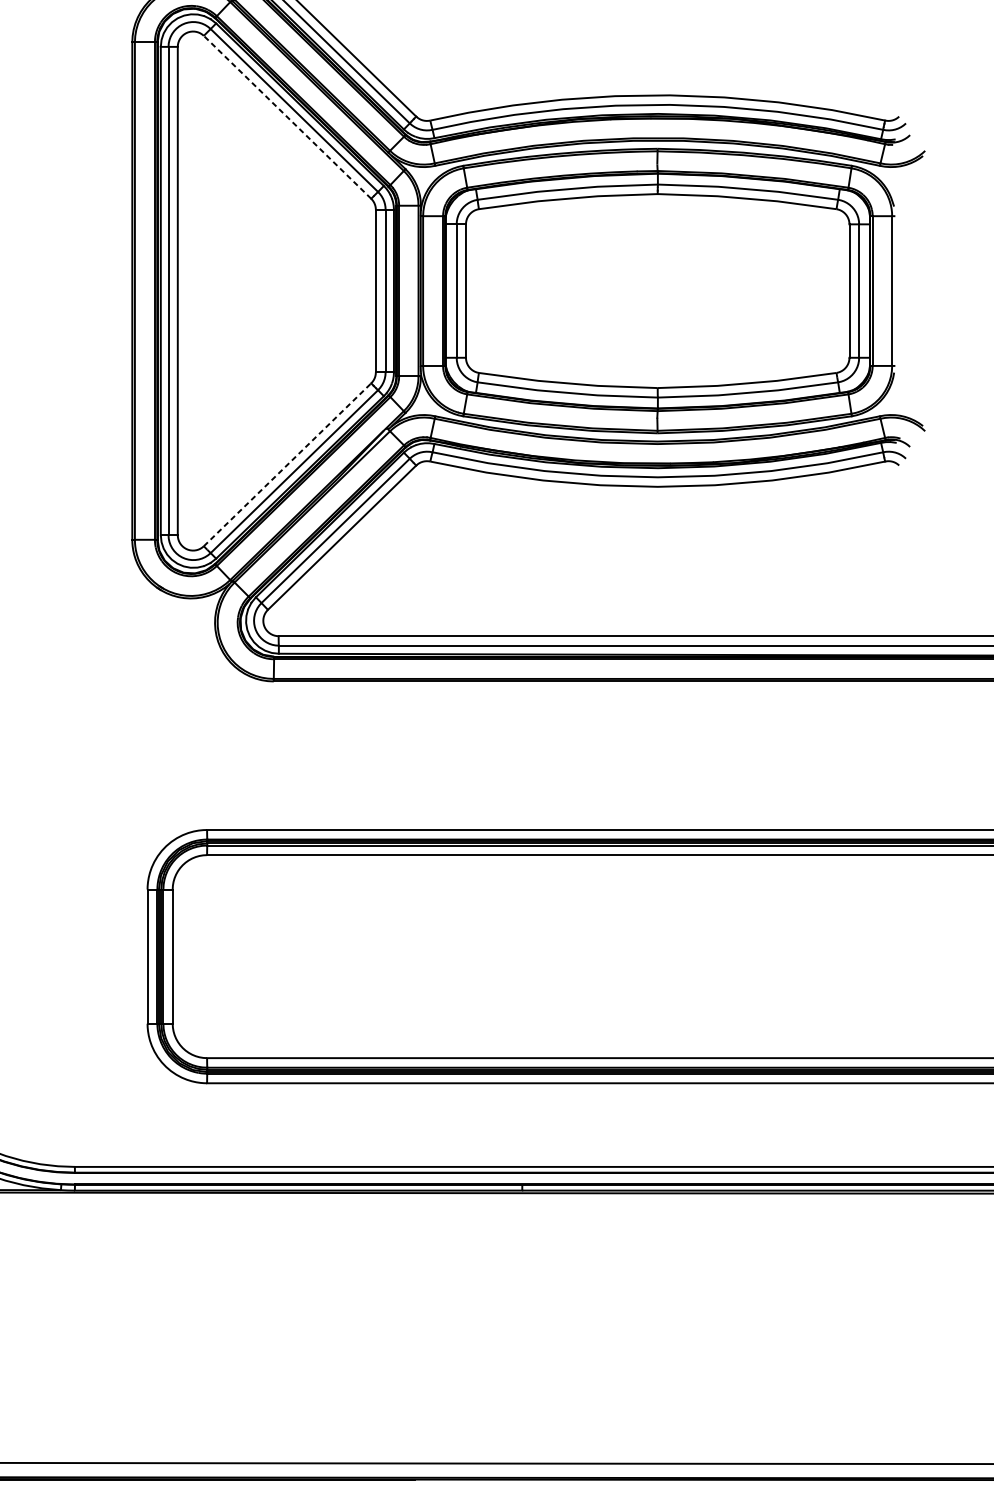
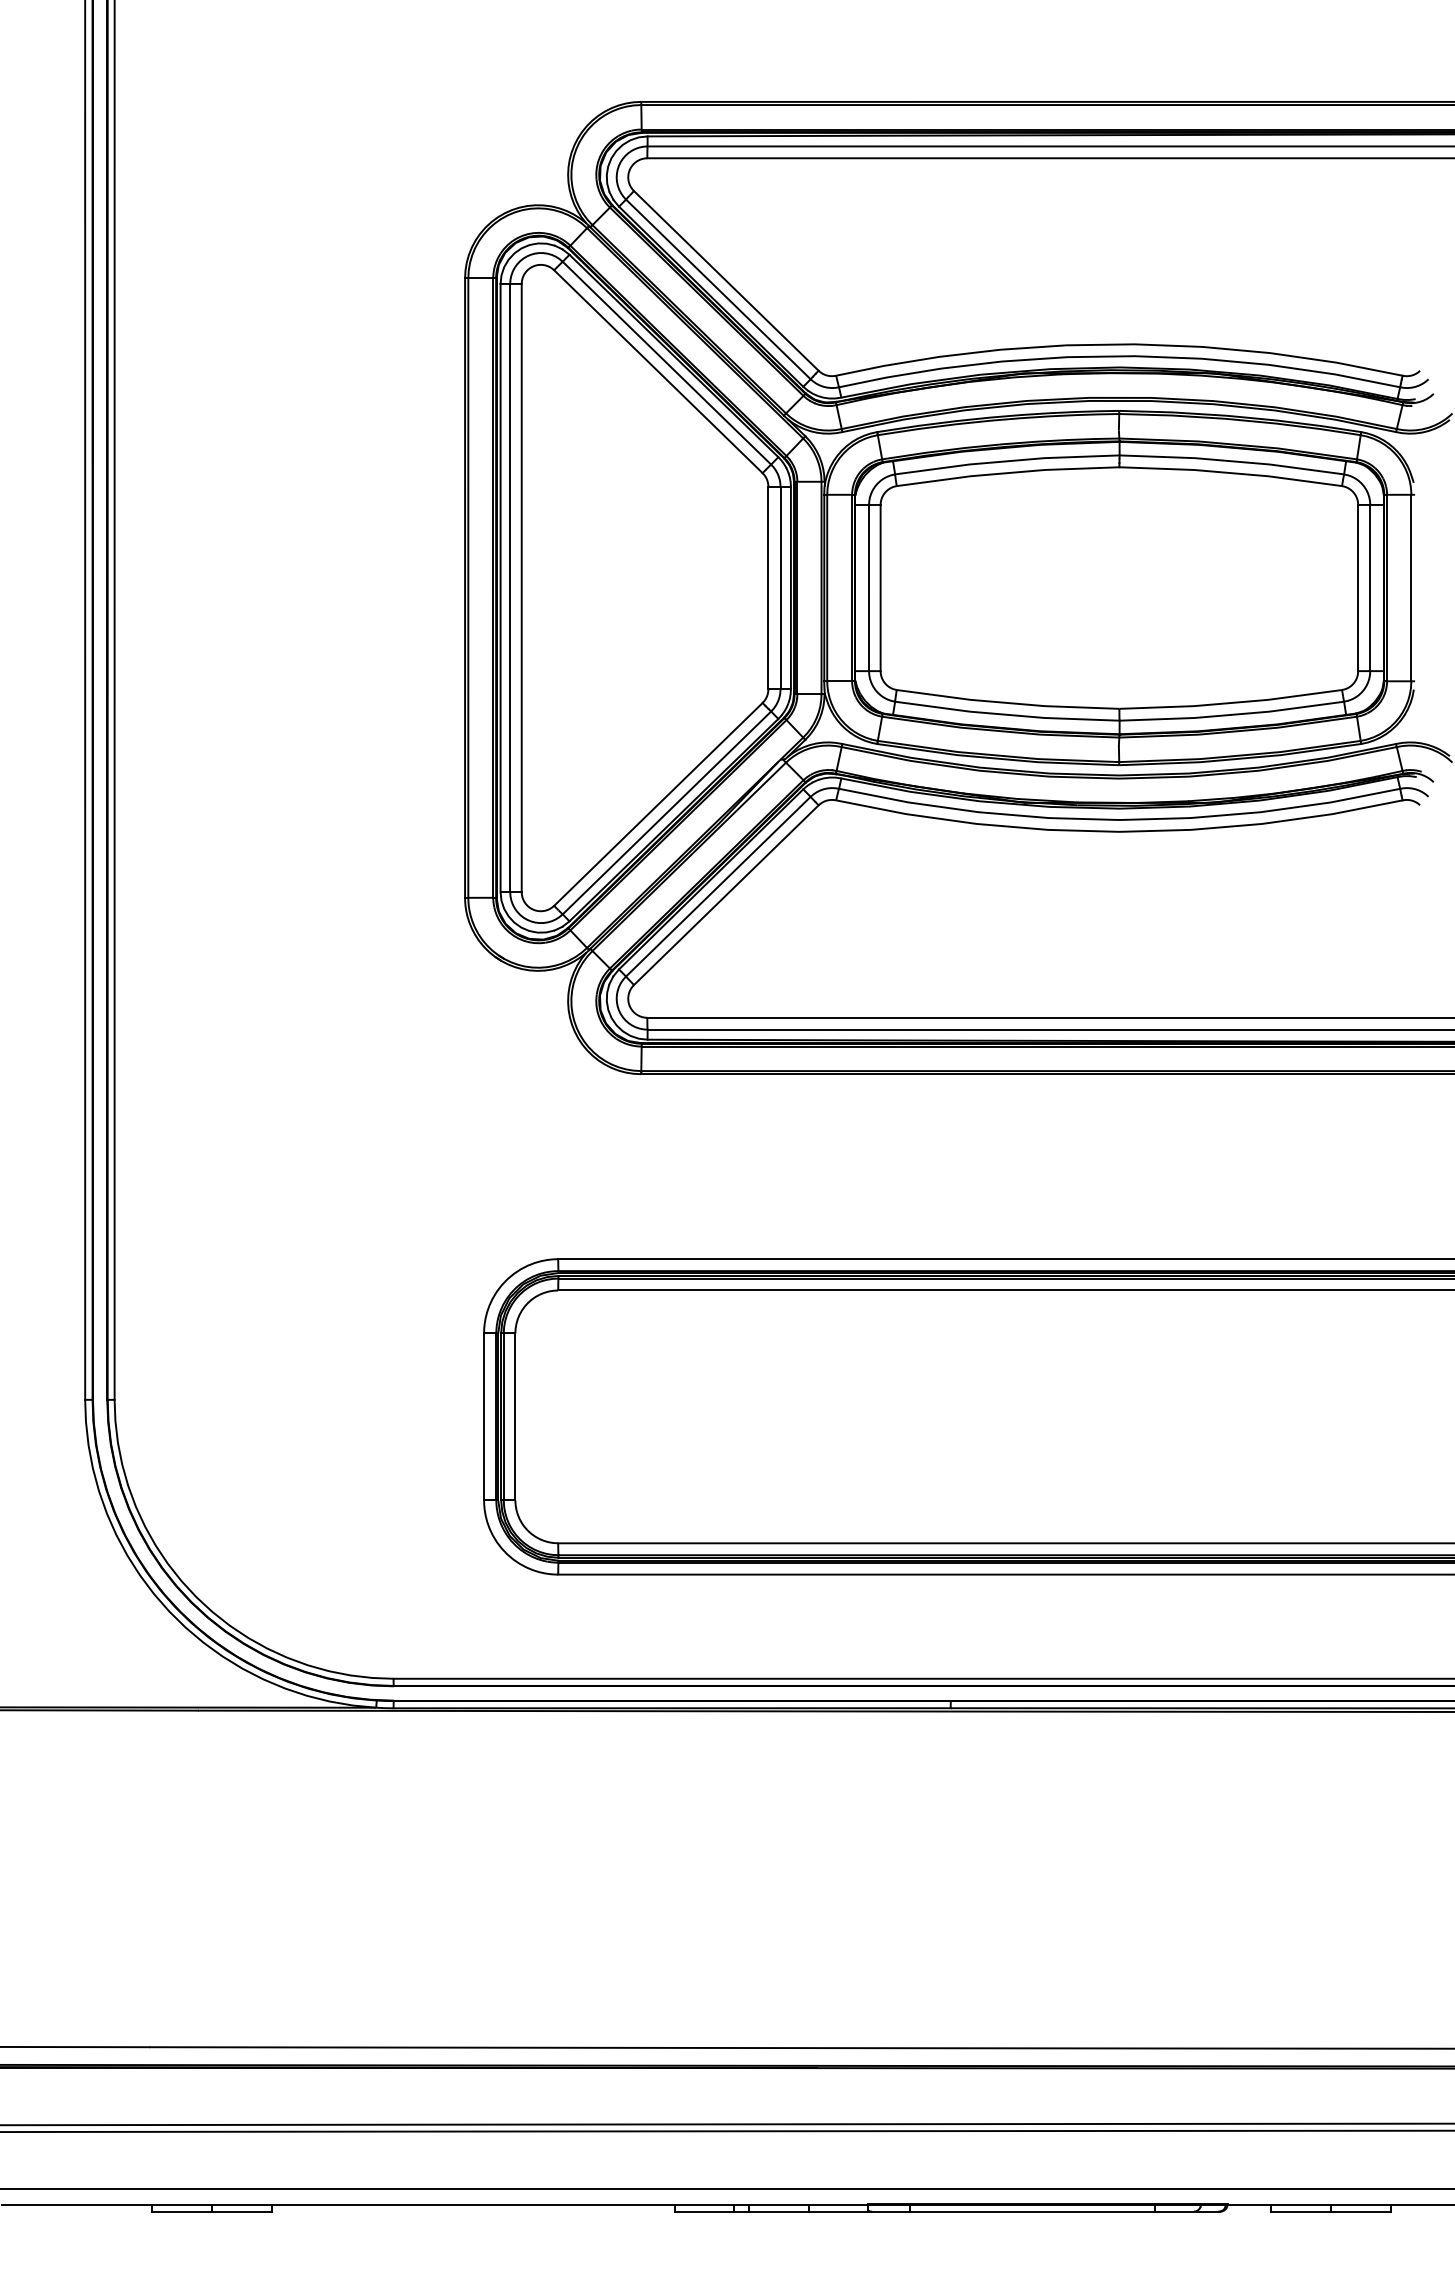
line: (287, 117) -> (658, 371), dashed -> solid
line: (287, 464) -> (658, 804), dashed -> solid

